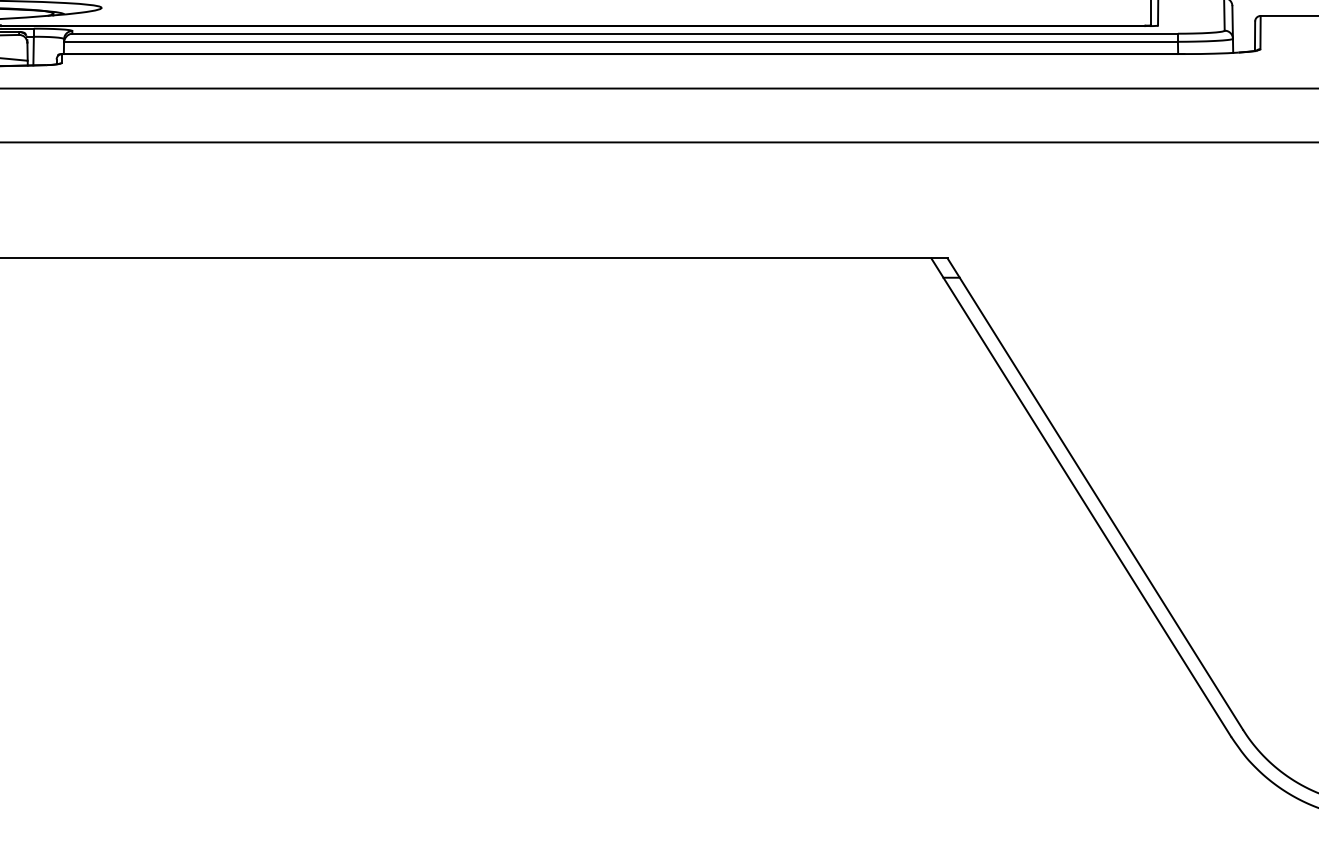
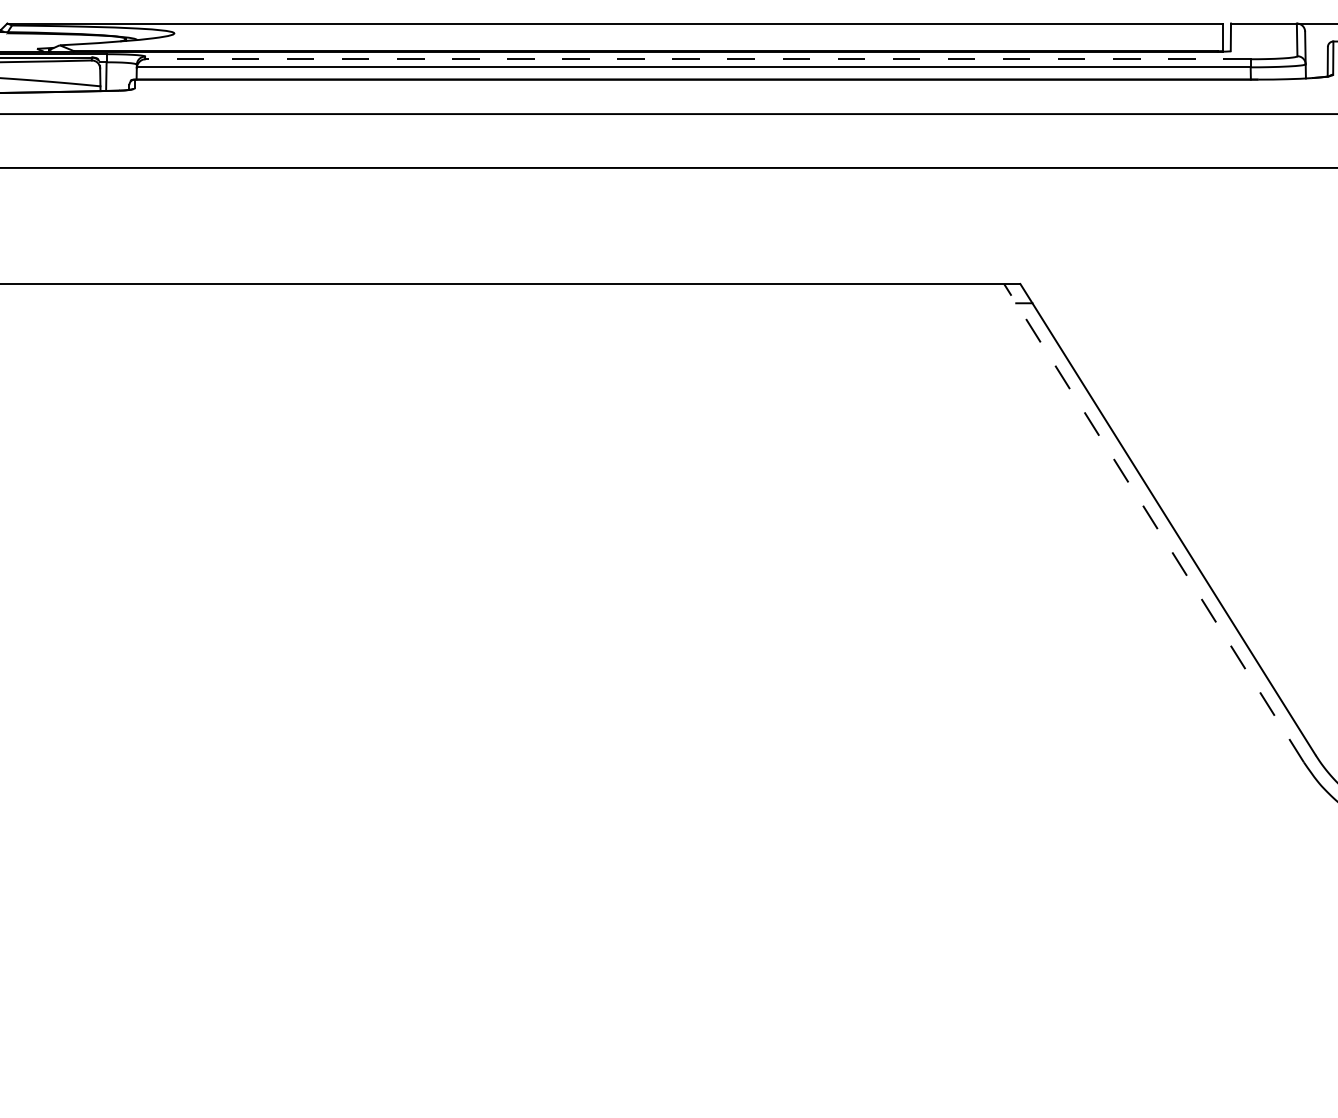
line: (624, 33) -> (697, 59), solid -> dashed
line: (1080, 496) -> (1153, 522), solid -> dashed

